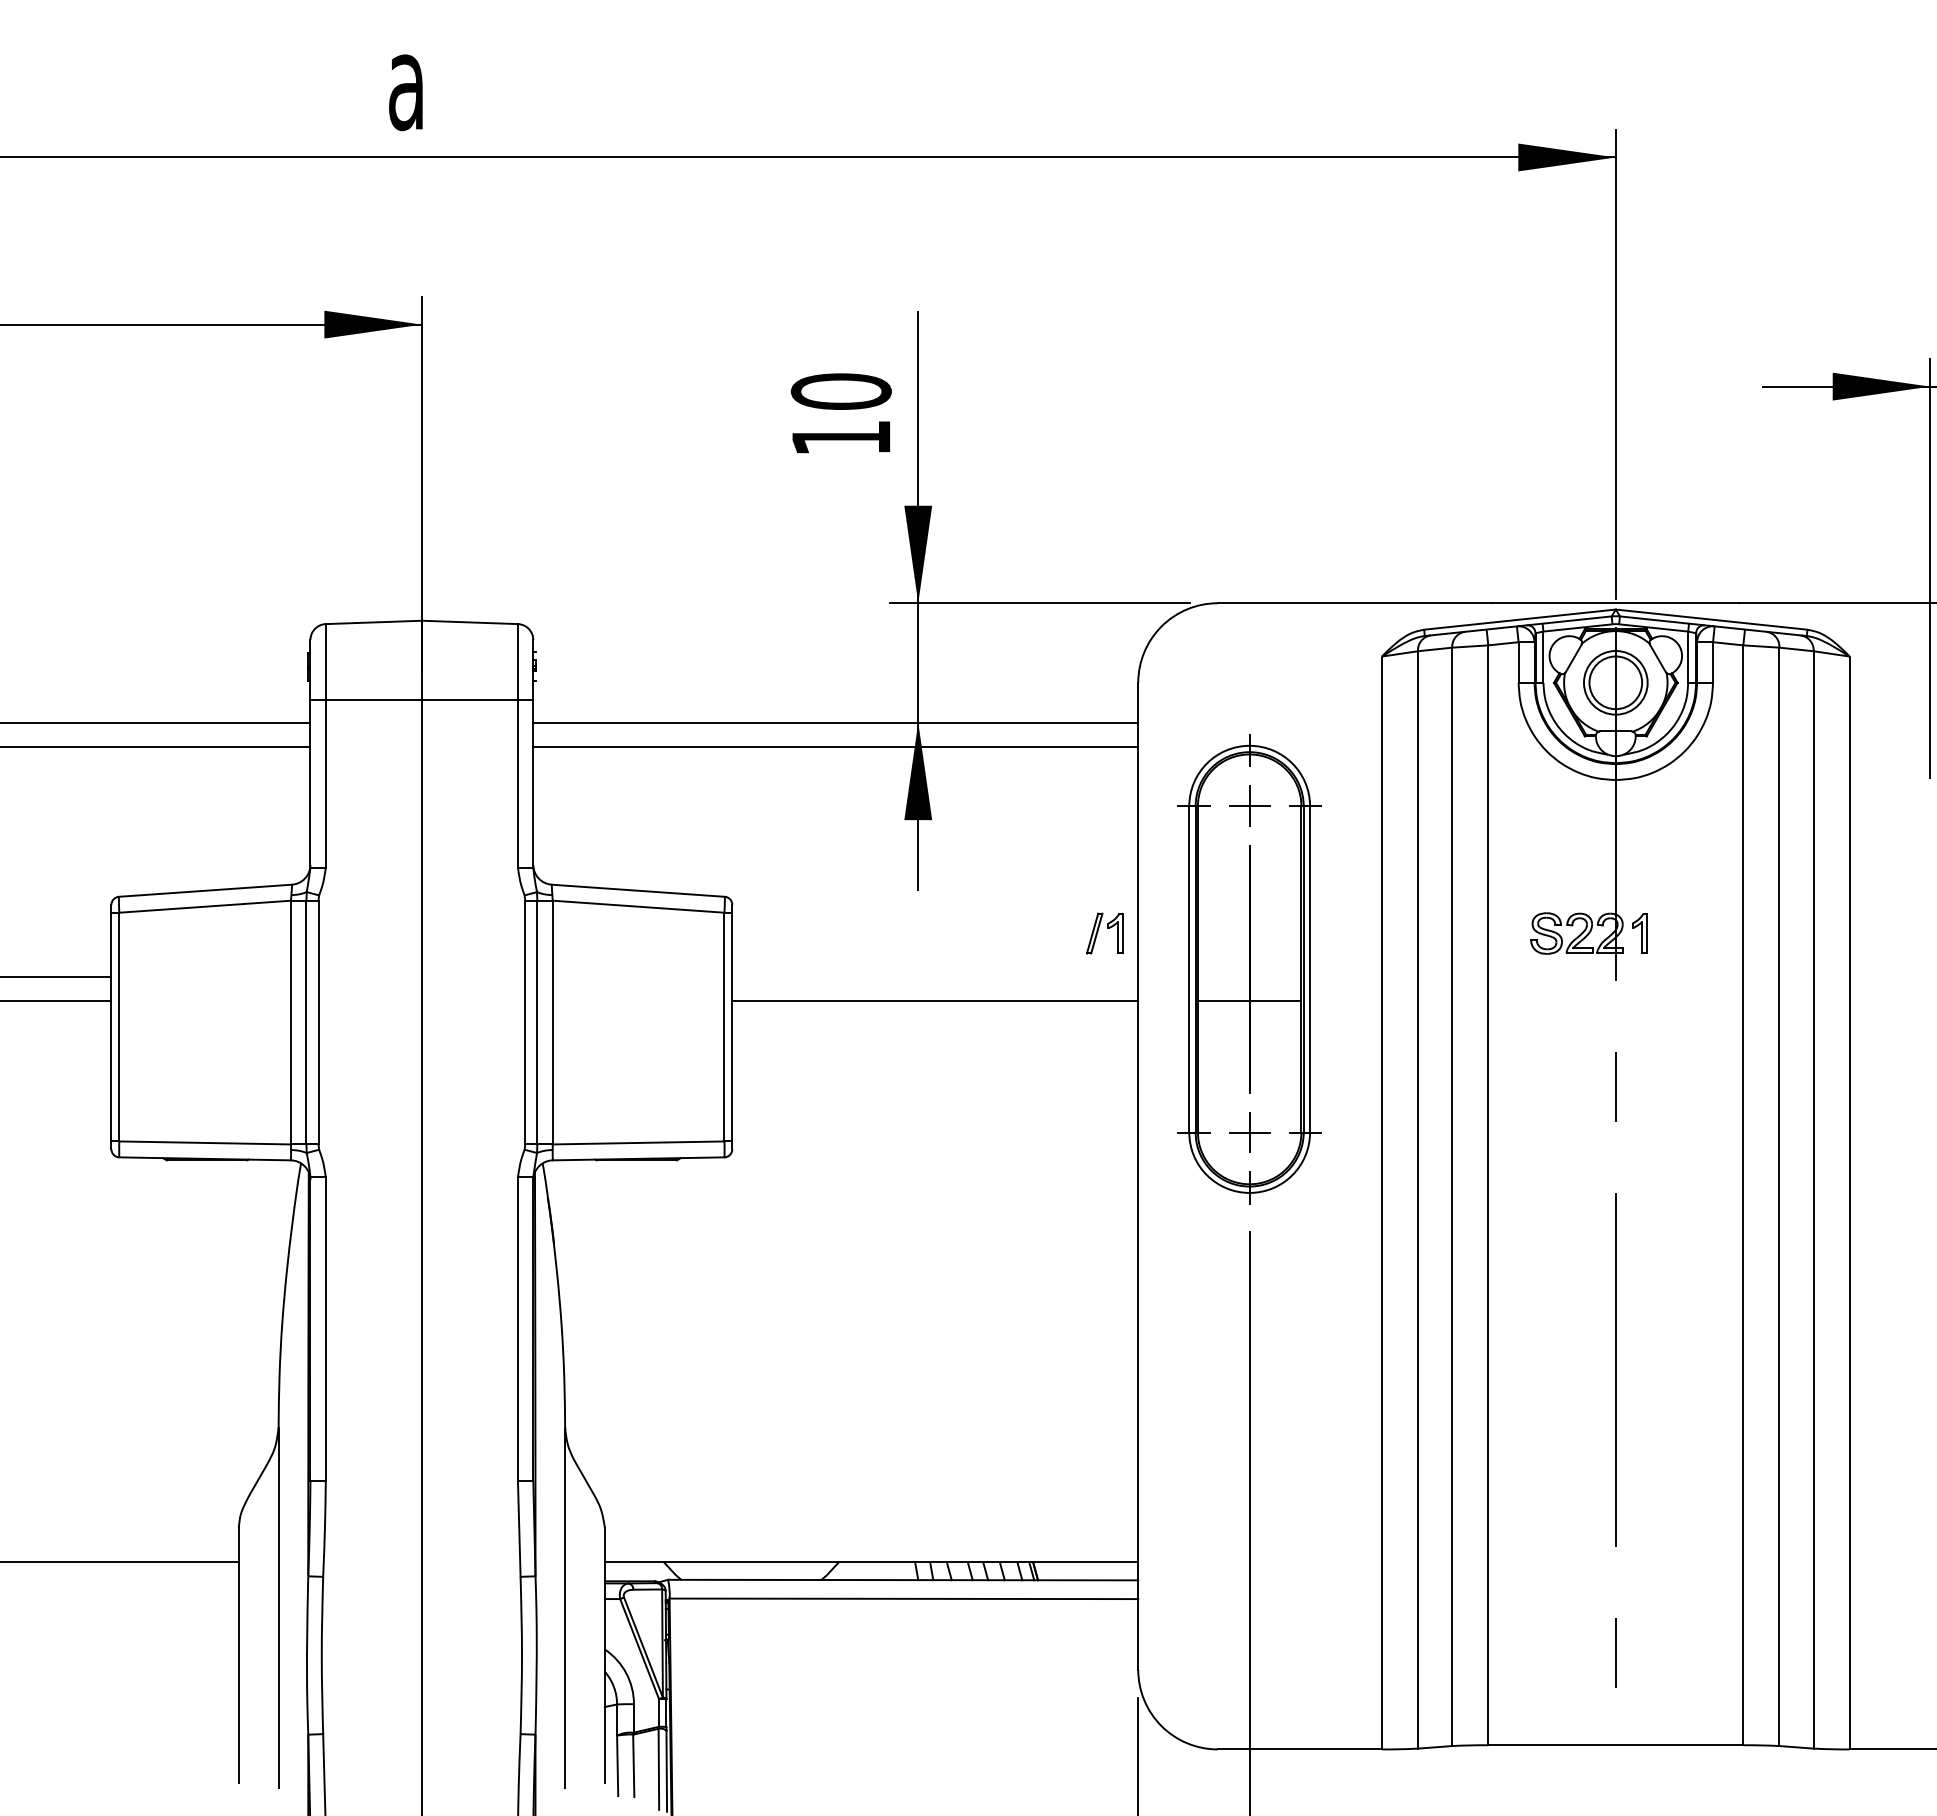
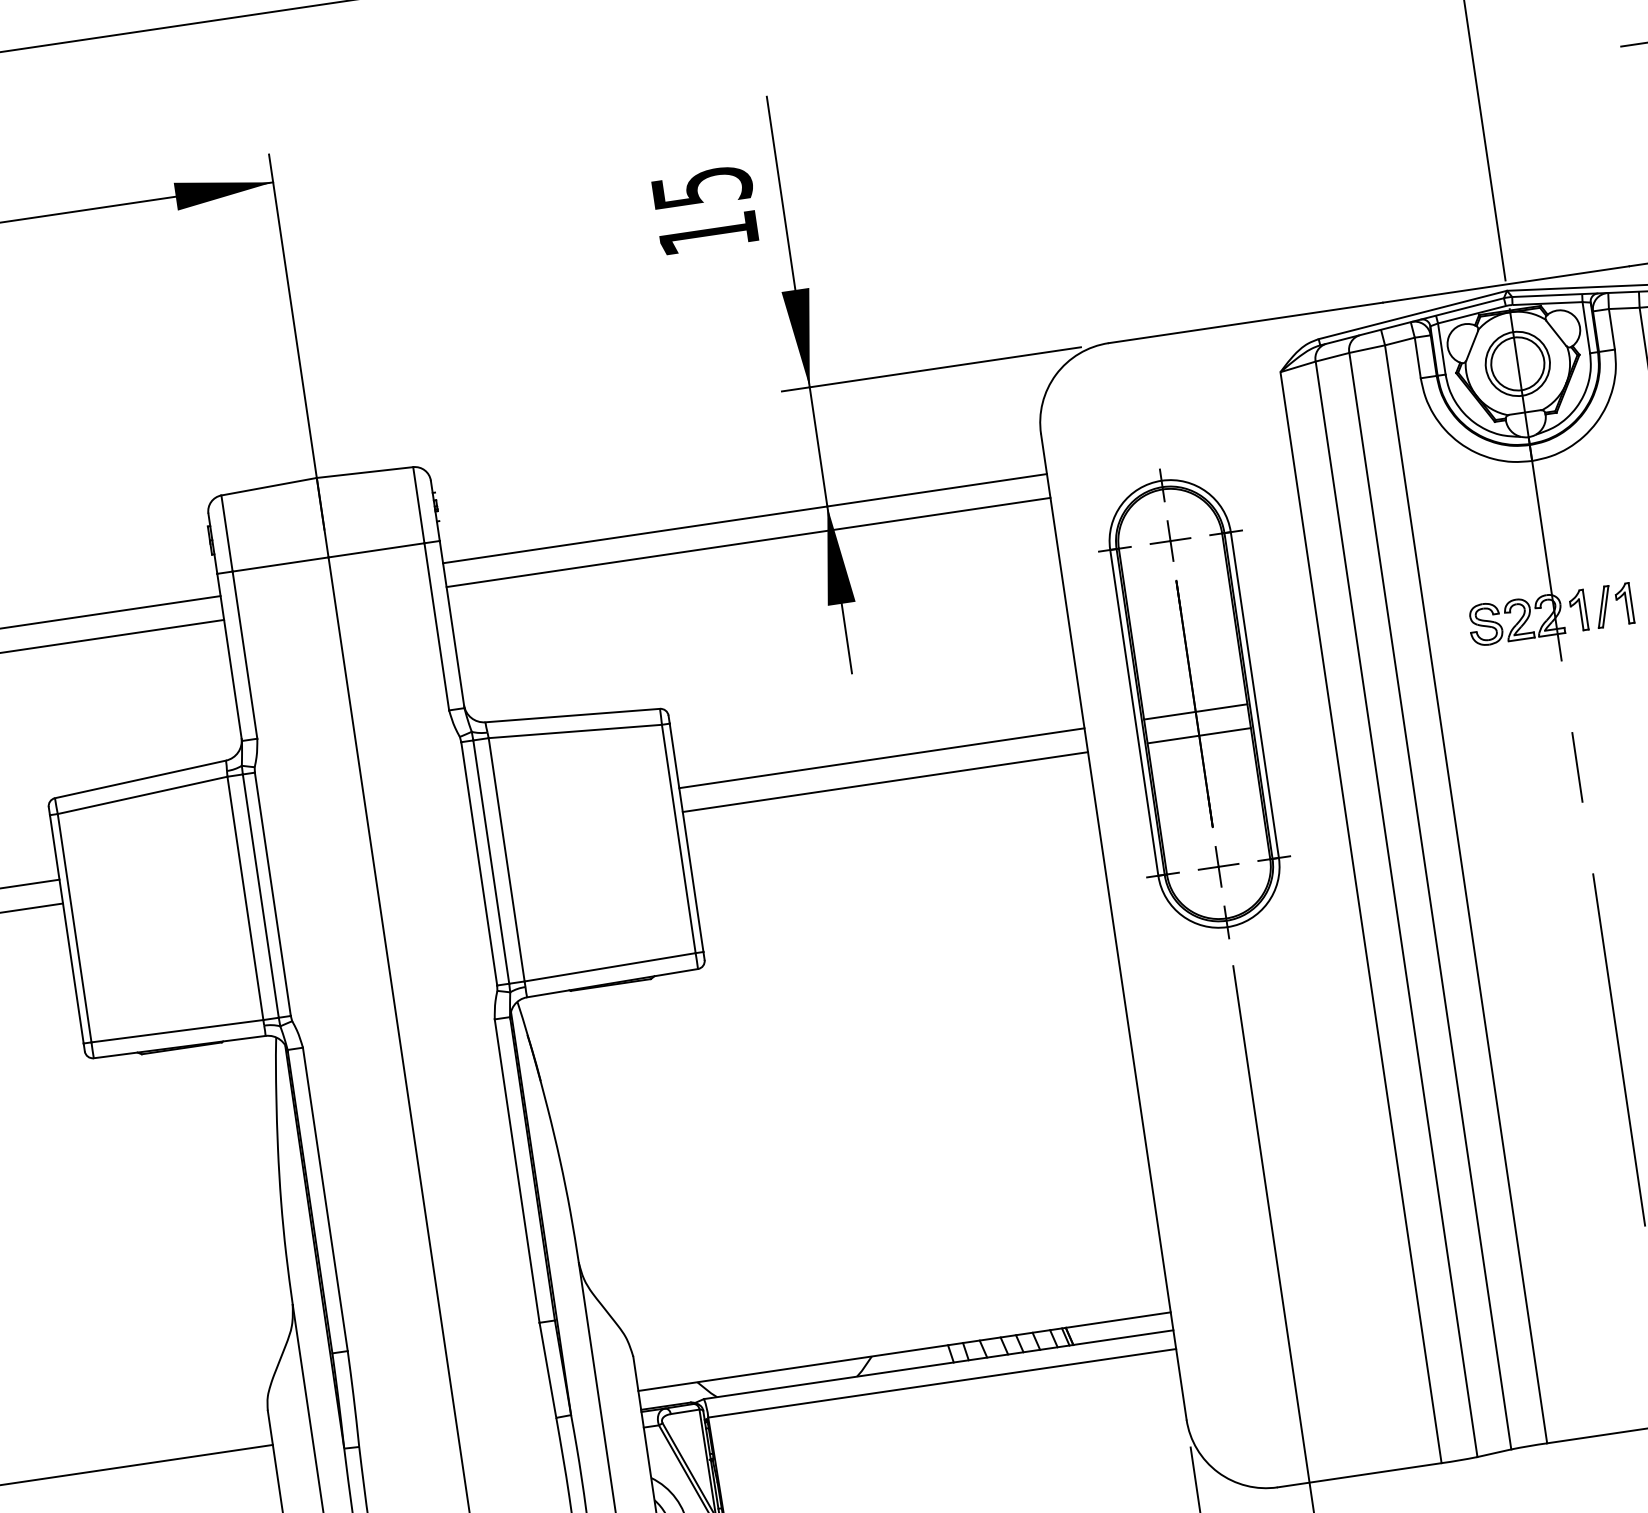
text: (840, 391) -> (700, 187), 10 -> 15
part: (1104, 933) -> (1613, 605), moved
line: (935, 977) -> (882, 758), added
line: (1249, 977) -> (1195, 712), added

